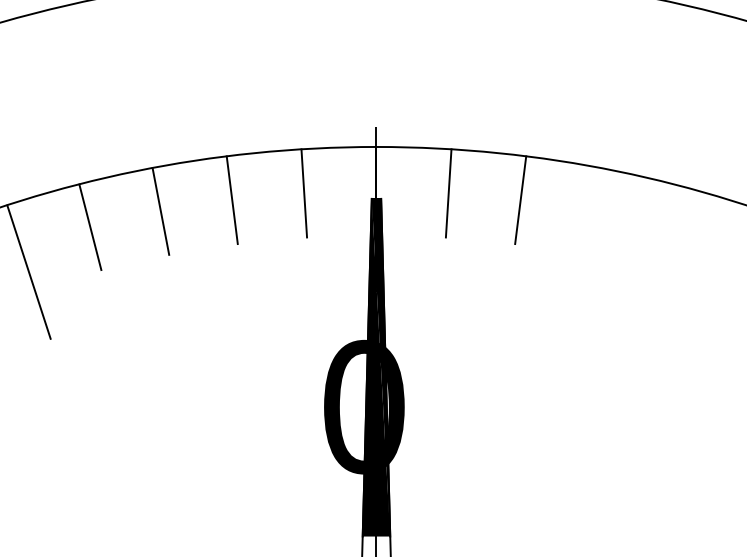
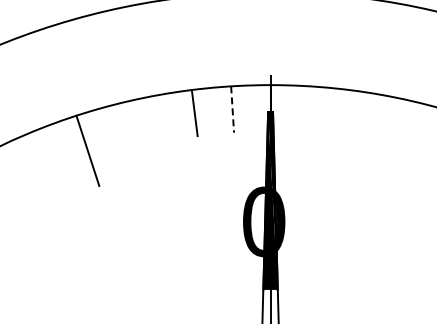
line: (448, 193) -> (308, 109), removed
line: (304, 195) -> (232, 110), solid -> dashed
line: (520, 200) -> (346, 113), removed
line: (159, 210) -> (156, 118), removed
line: (89, 225) -> (119, 126), removed

